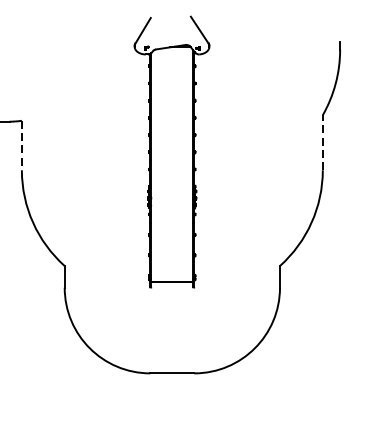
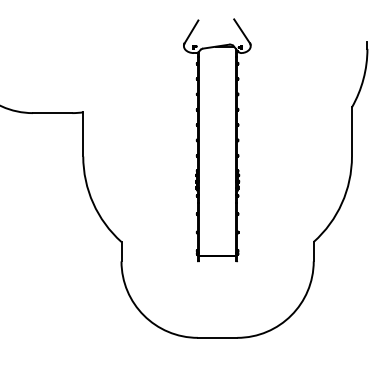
line: (322, 142) -> (351, 131), dashed -> solid
line: (22, 145) -> (83, 134), dashed -> solid

